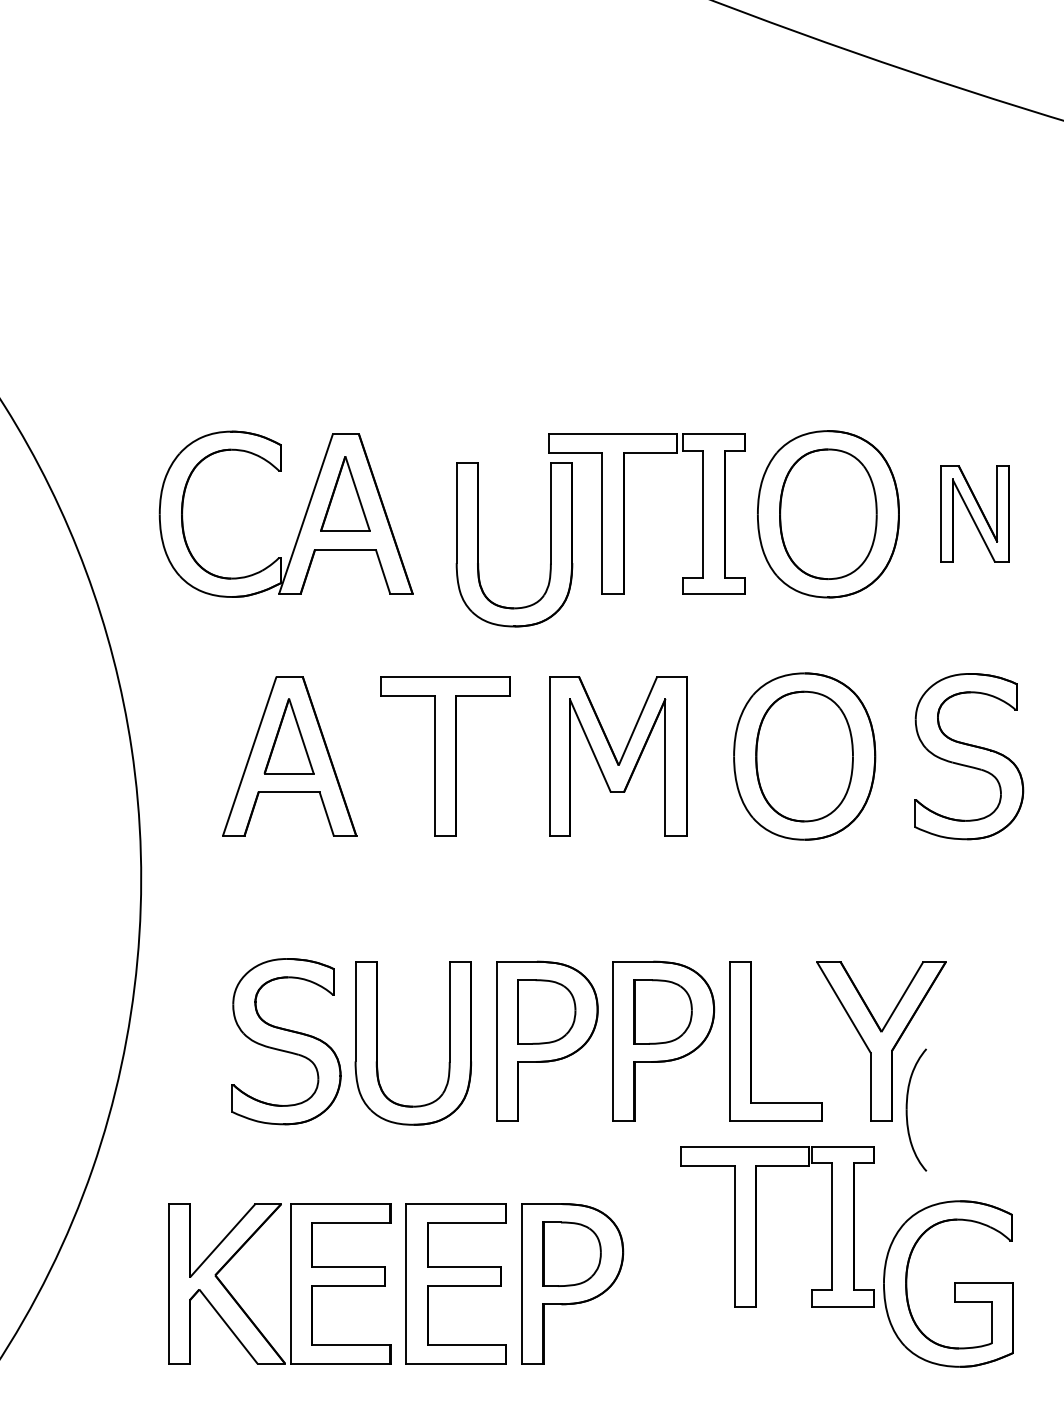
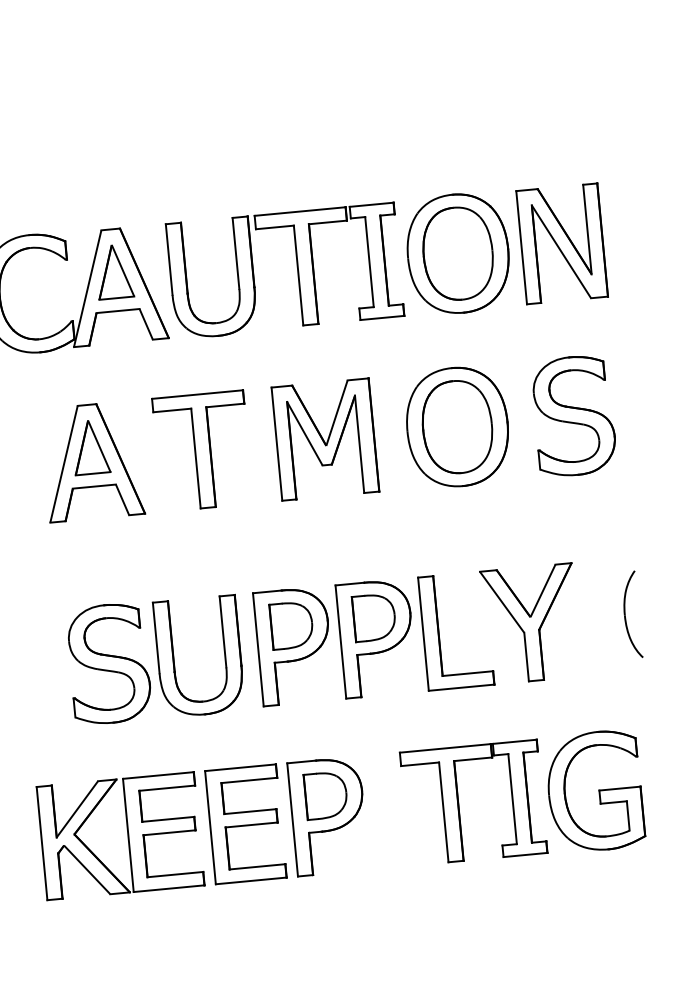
part: (974, 513) -> (561, 243), size x1.67
part: (478, 544) -> (186, 280), moved
part: (907, 1109) -> (625, 615), moved
part: (756, 1226) -> (458, 803), moved

